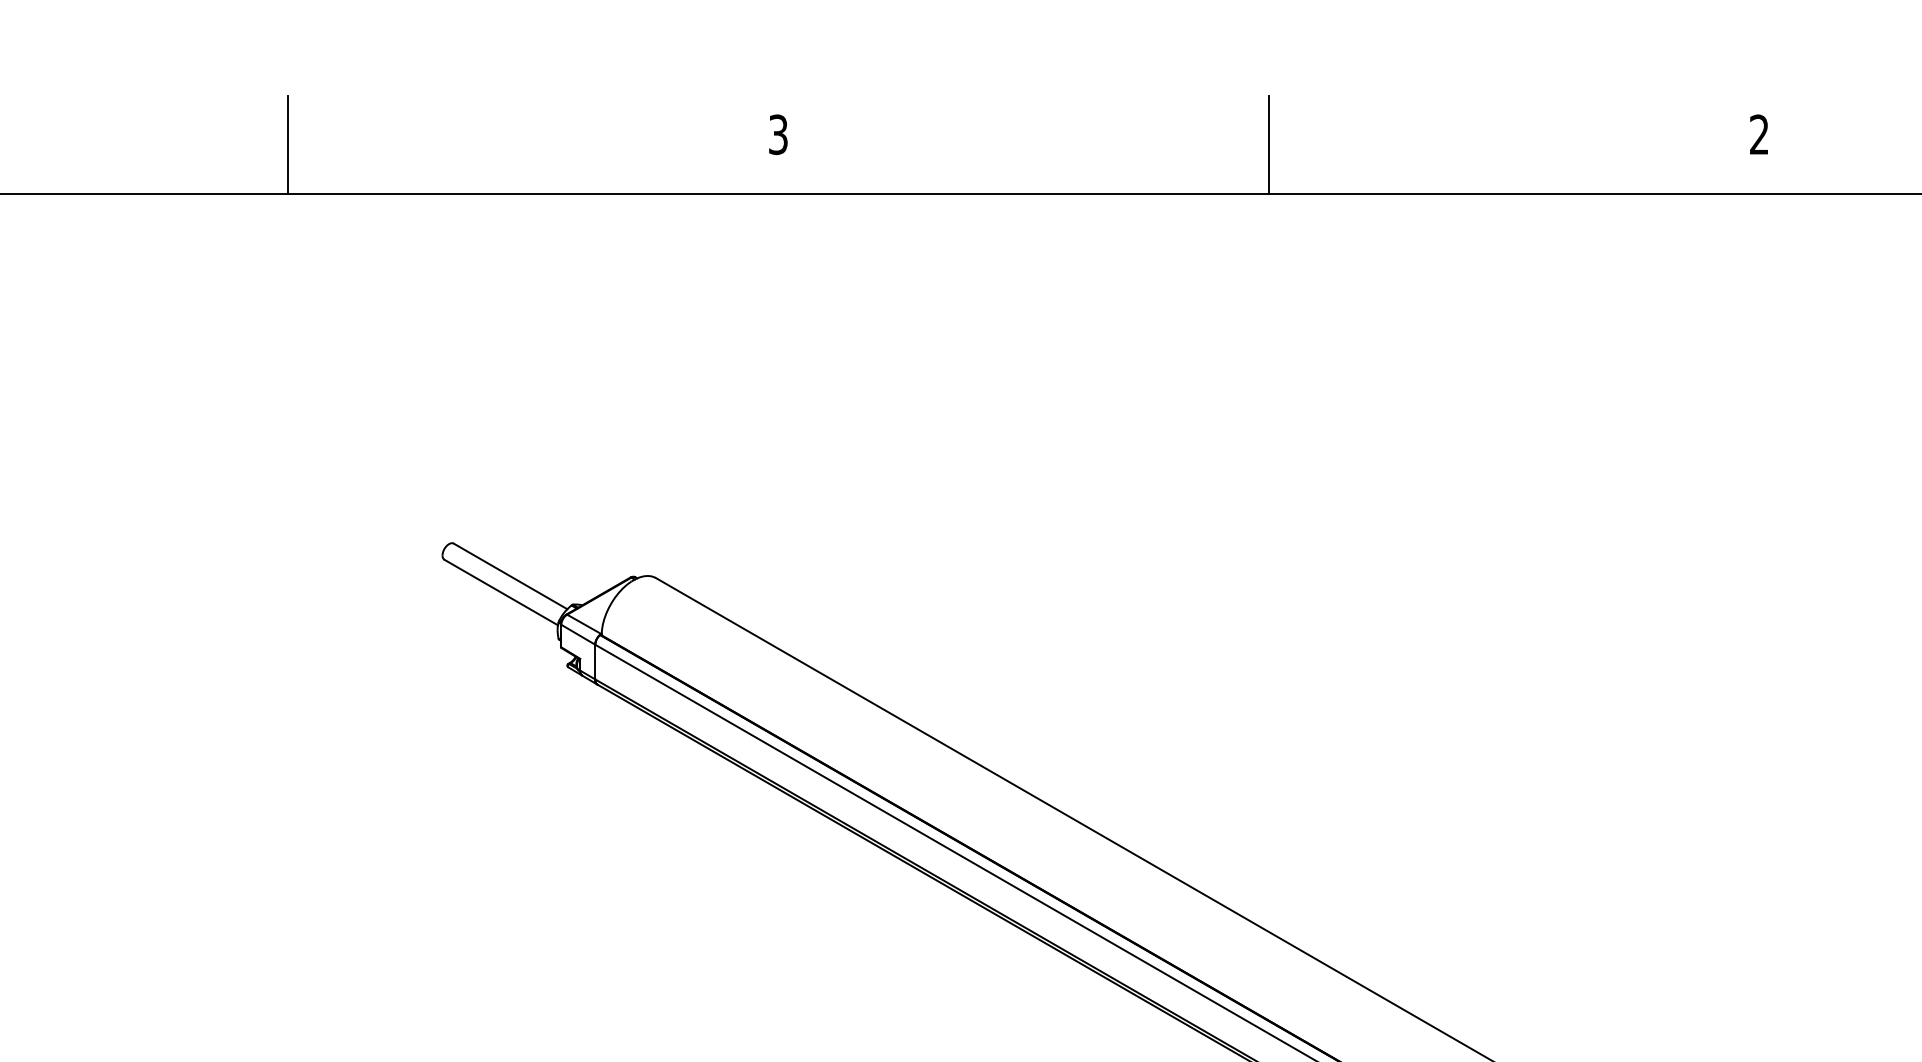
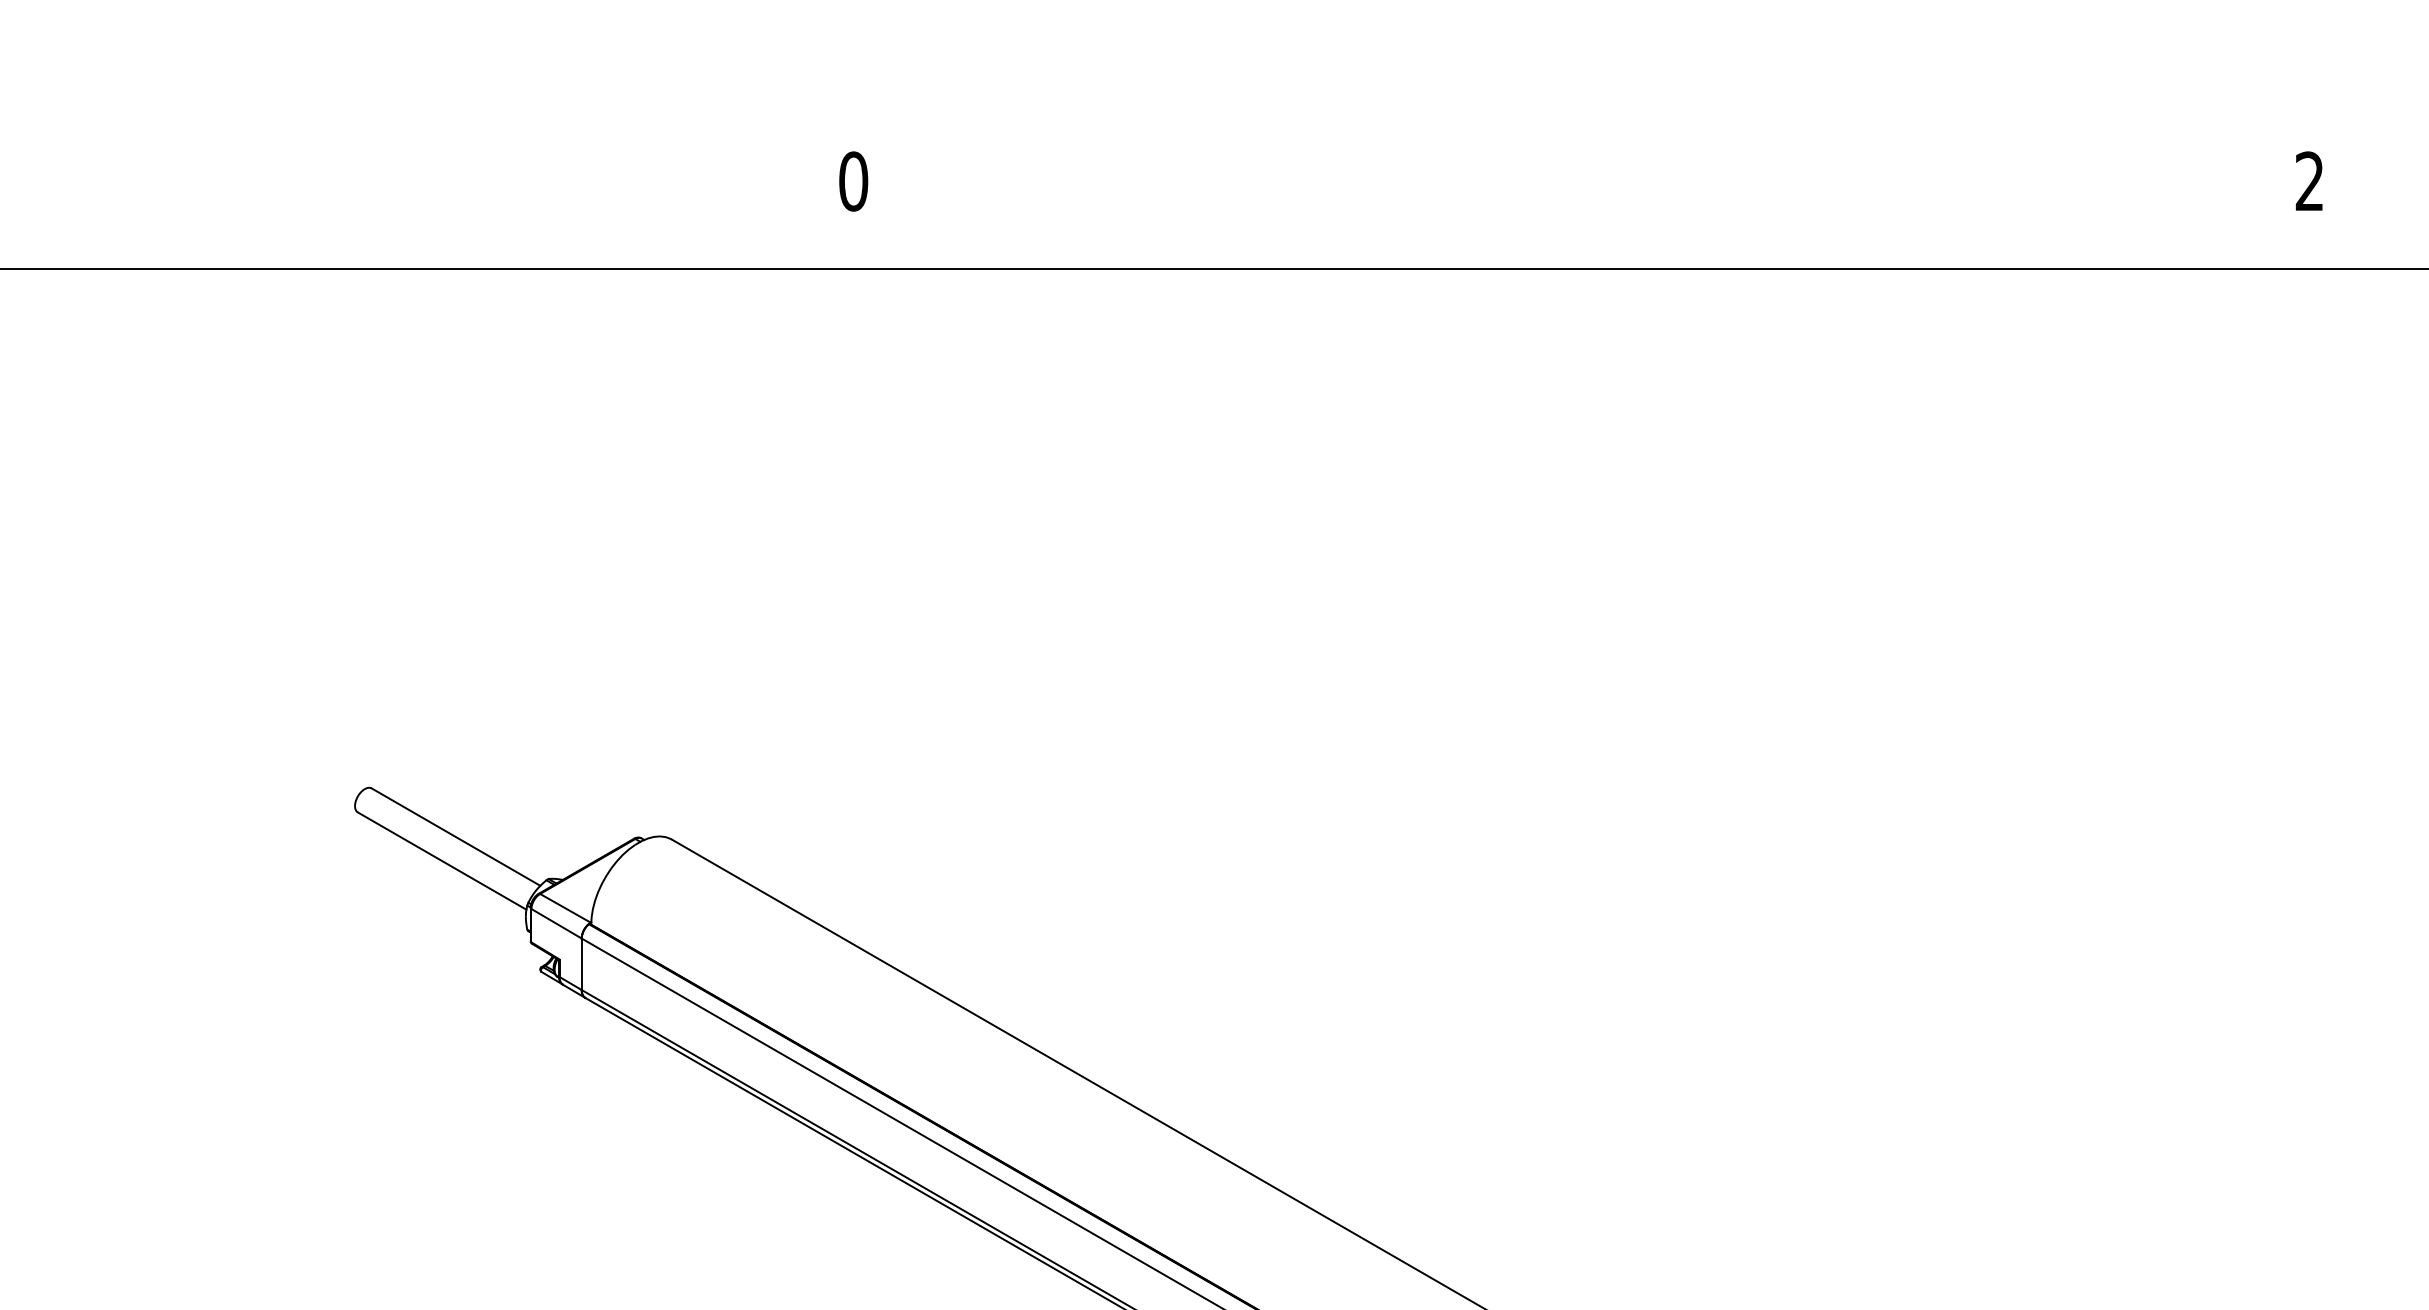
text: (778, 134) -> (853, 181), 3 -> 0
line: (288, 144) -> (126, 195), removed
line: (1269, 144) -> (1582, 195), removed

